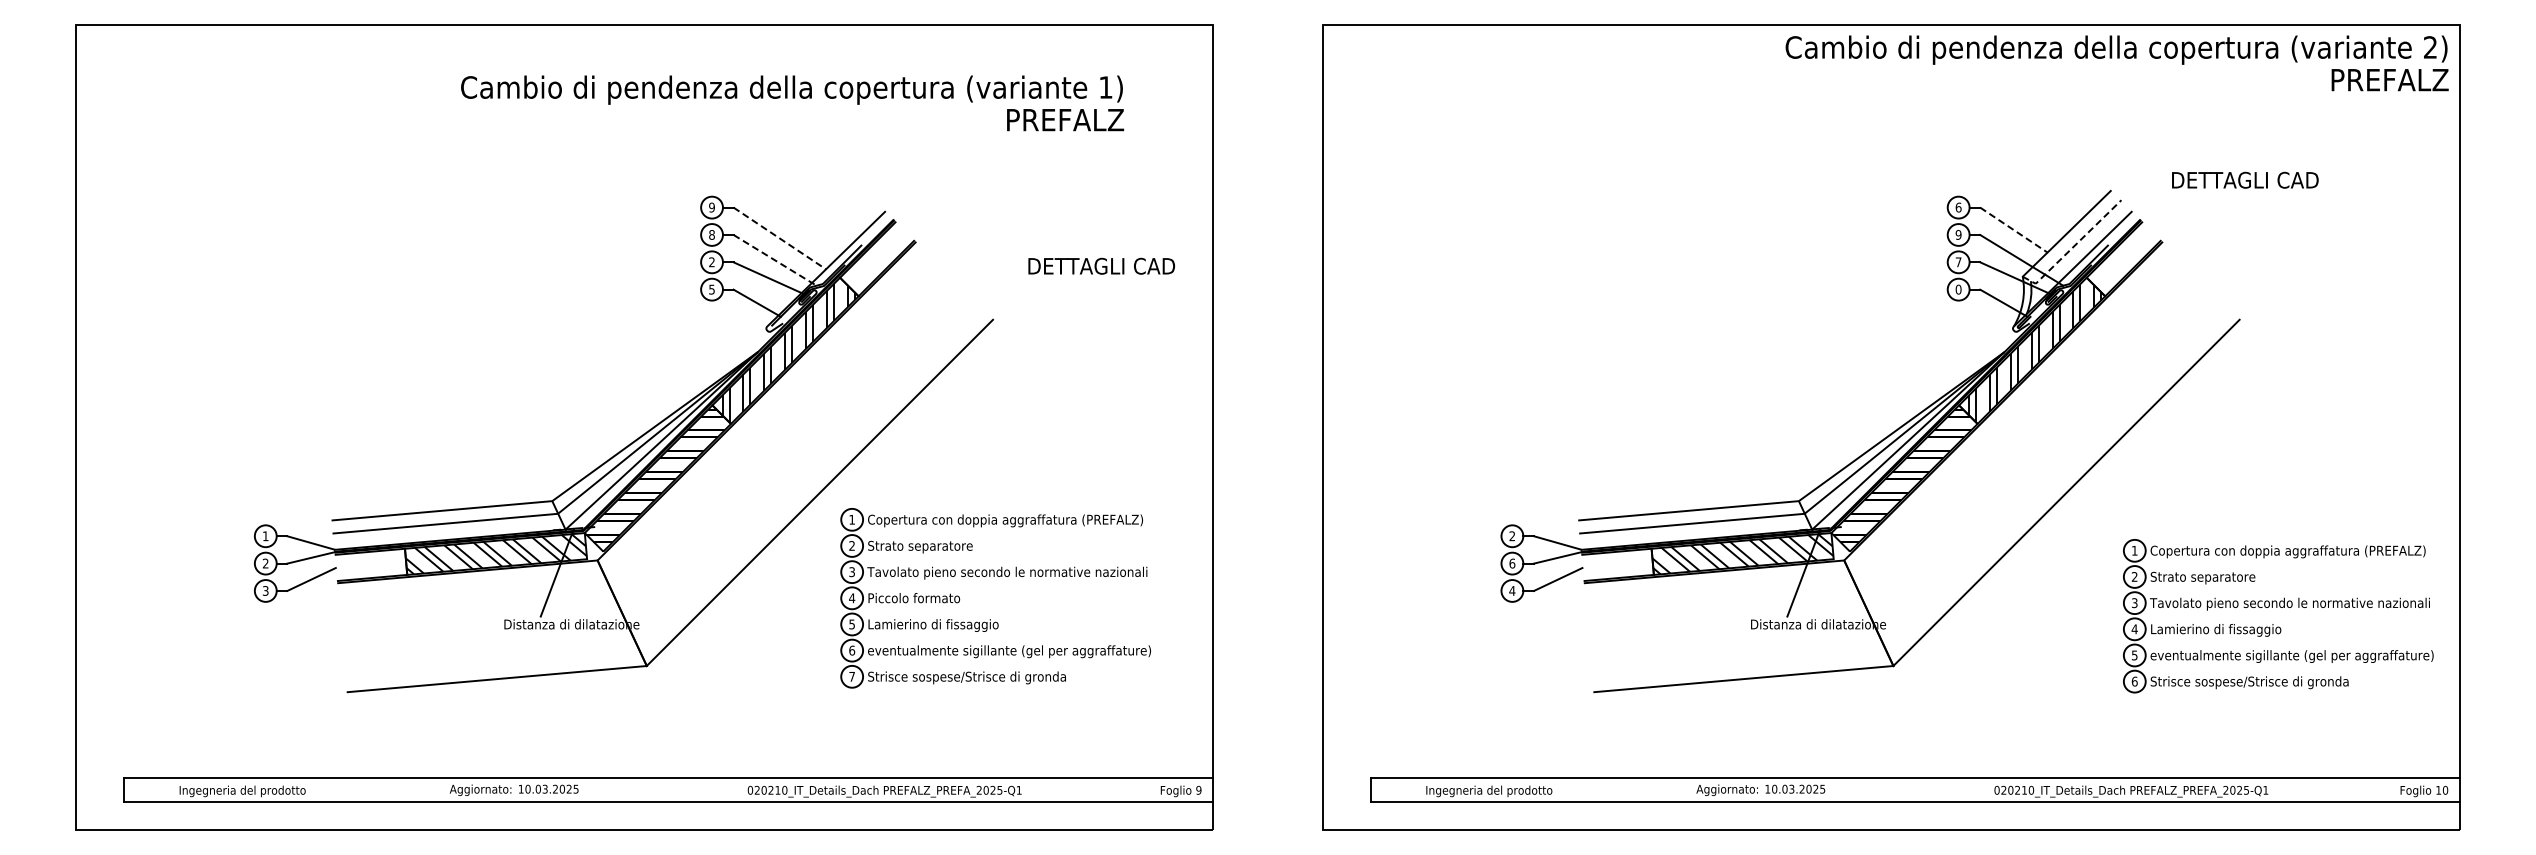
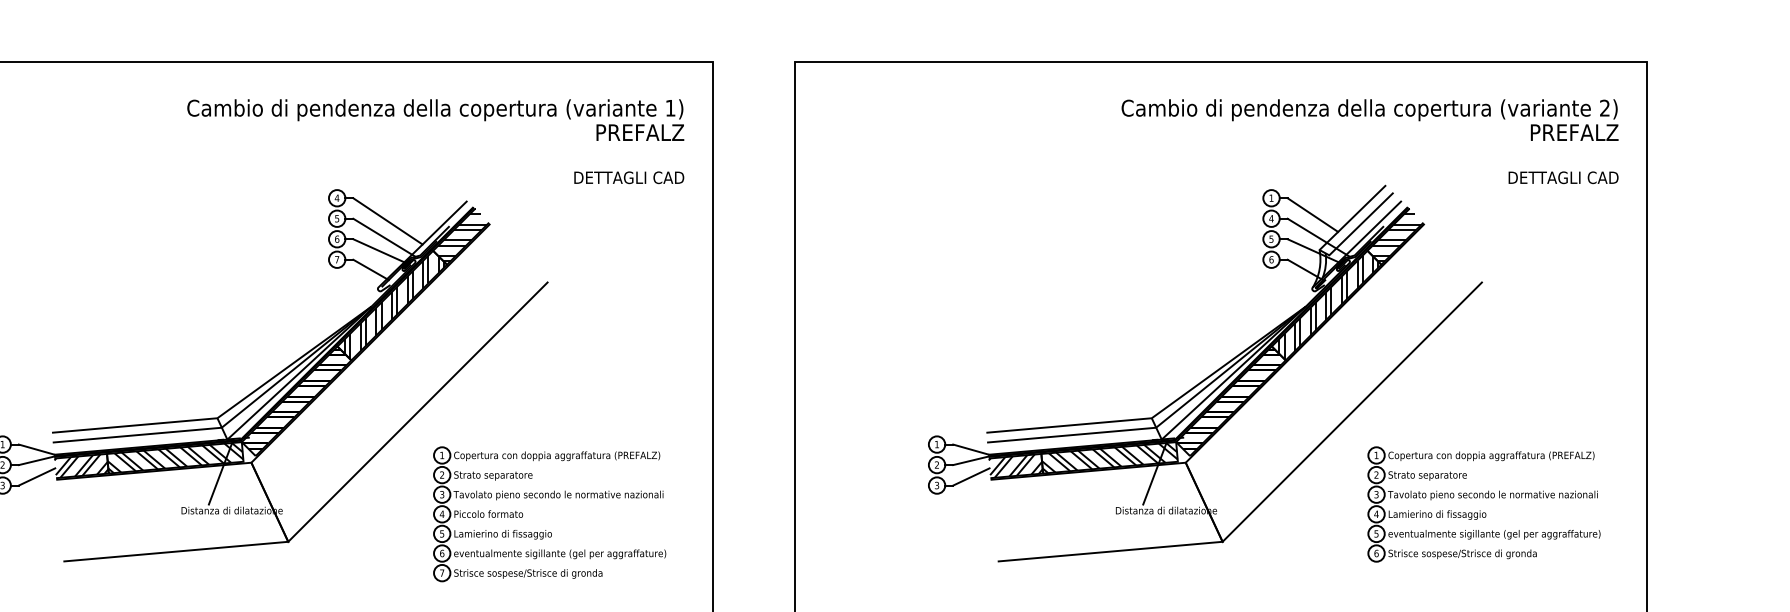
text: (2116, 63) -> (1369, 120), moved
text: (792, 103) -> (435, 120), moved
text: (2245, 179) -> (1563, 177), moved
text: (711, 207) -> (336, 198), 9 -> 4
text: (1958, 207) -> (1271, 198), 6 -> 1
line: (2014, 230) -> (1313, 215), dashed -> solid
text: (711, 234) -> (336, 218), 8 -> 5
text: (1958, 234) -> (1271, 218), 9 -> 4
line: (779, 238) -> (387, 221), dashed -> solid
line: (2072, 247) -> (1356, 228), dashed -> solid
hatch: (879, 256) -> (462, 234), added
hatch: (2125, 256) -> (1396, 234), added
line: (775, 260) -> (384, 237), dashed -> solid
text: (711, 262) -> (336, 239), 2 -> 6
text: (1958, 262) -> (1271, 239), 7 -> 5
text: (1101, 265) -> (629, 177), moved
text: (711, 289) -> (336, 259), 5 -> 7
text: (1958, 289) -> (1271, 259), 0 -> 6
text: (1511, 535) -> (936, 444), 2 -> 1
text: (1512, 563) -> (937, 464), 6 -> 2
hatch: (370, 564) -> (81, 465), added
hatch: (1617, 564) -> (1015, 465), added
text: (1512, 590) -> (937, 485), 4 -> 3
part: (2277, 607) -> (1483, 497), moved
part: (990, 619) -> (545, 530), moved

